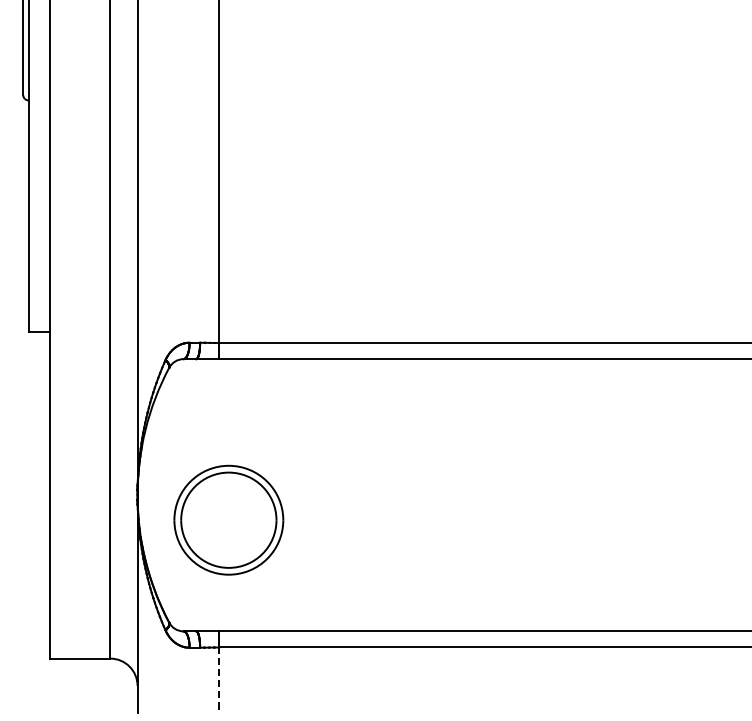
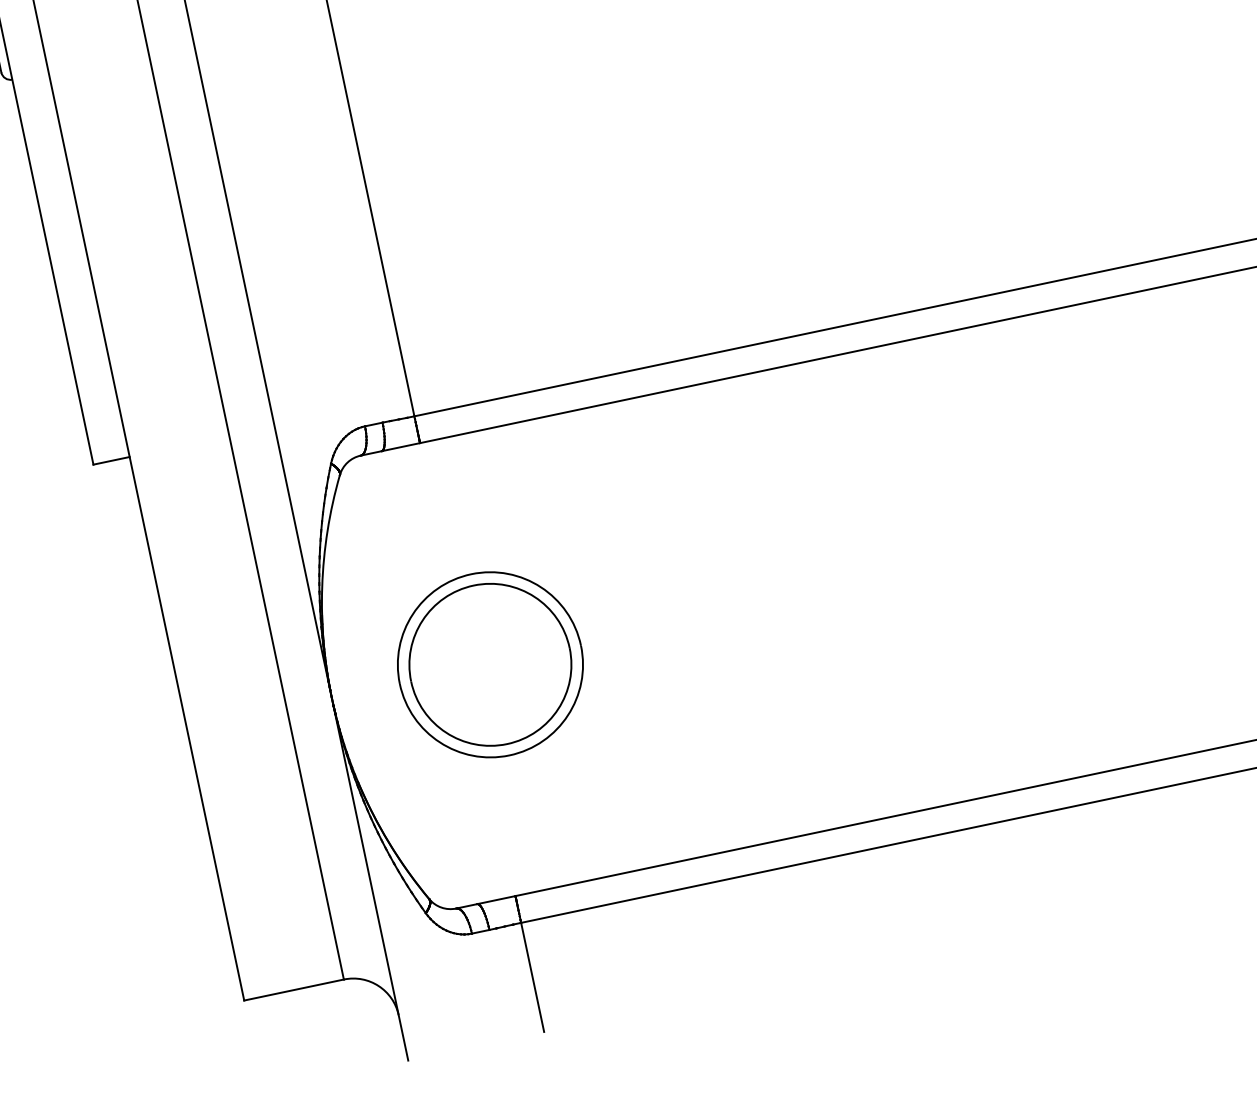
part: (228, 519) -> (489, 663), moved
line: (219, 680) -> (533, 977), dashed -> solid

